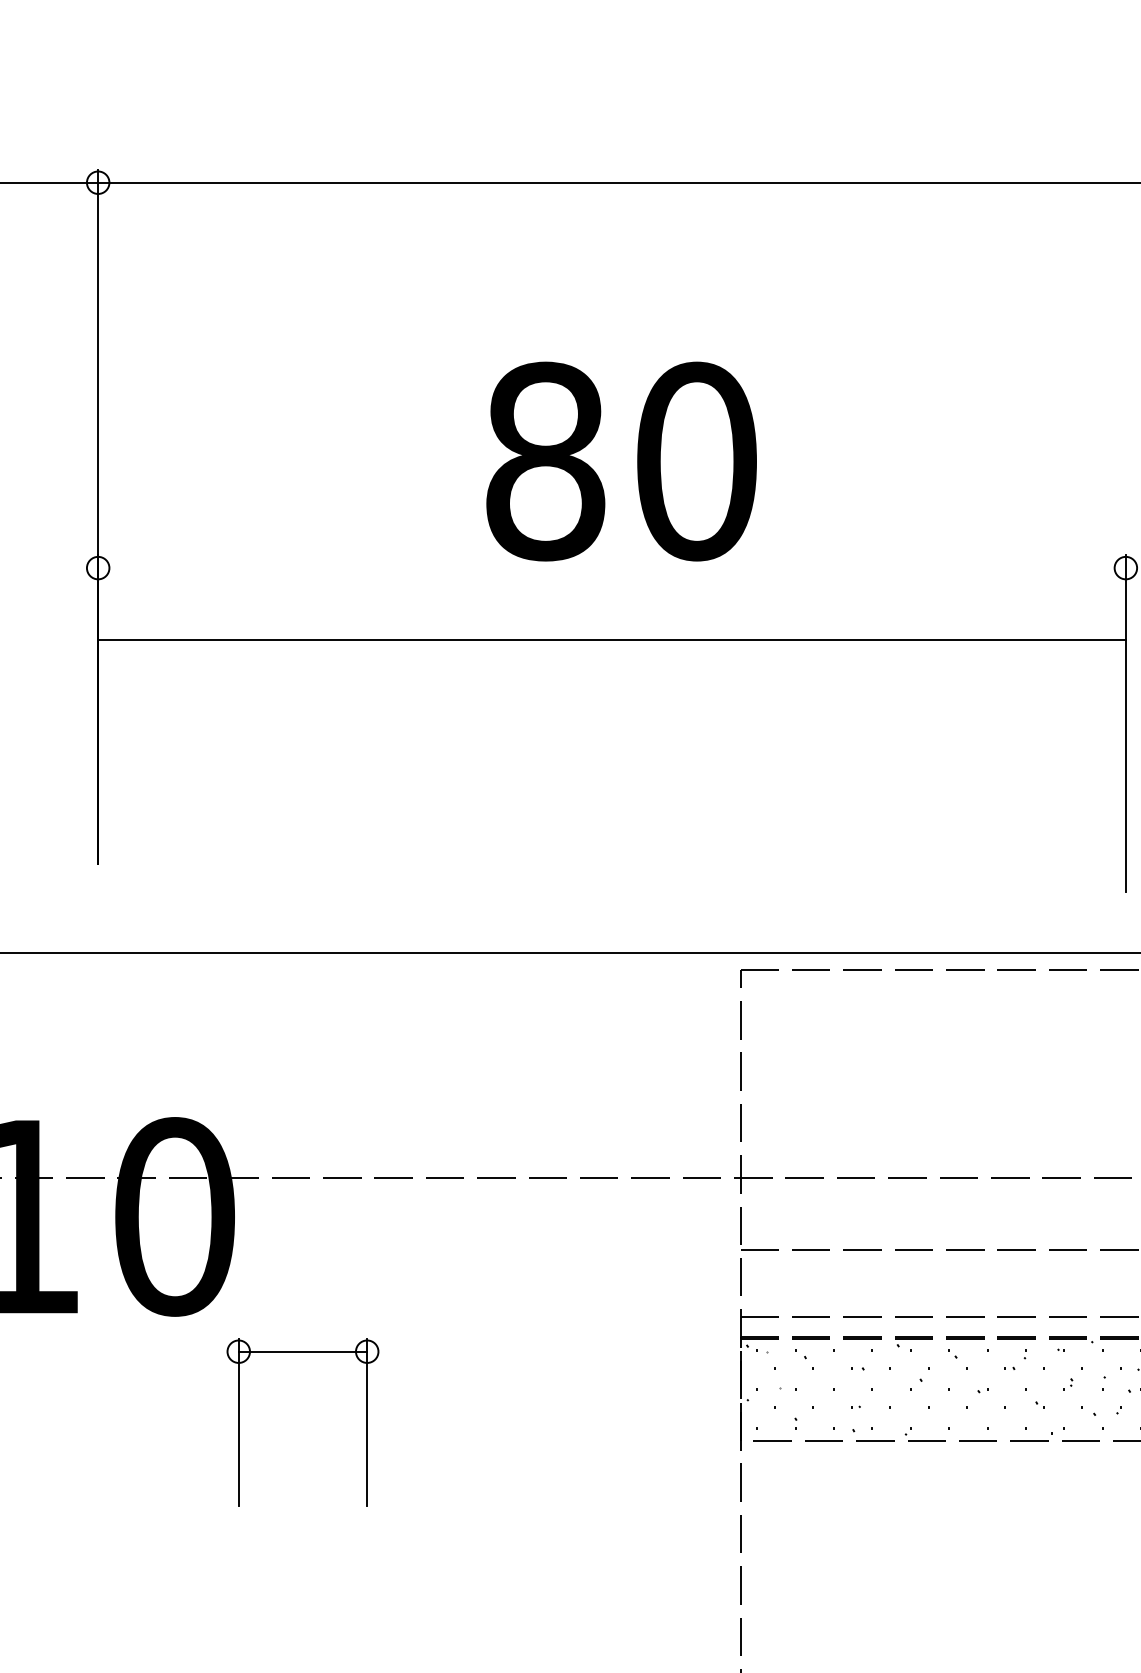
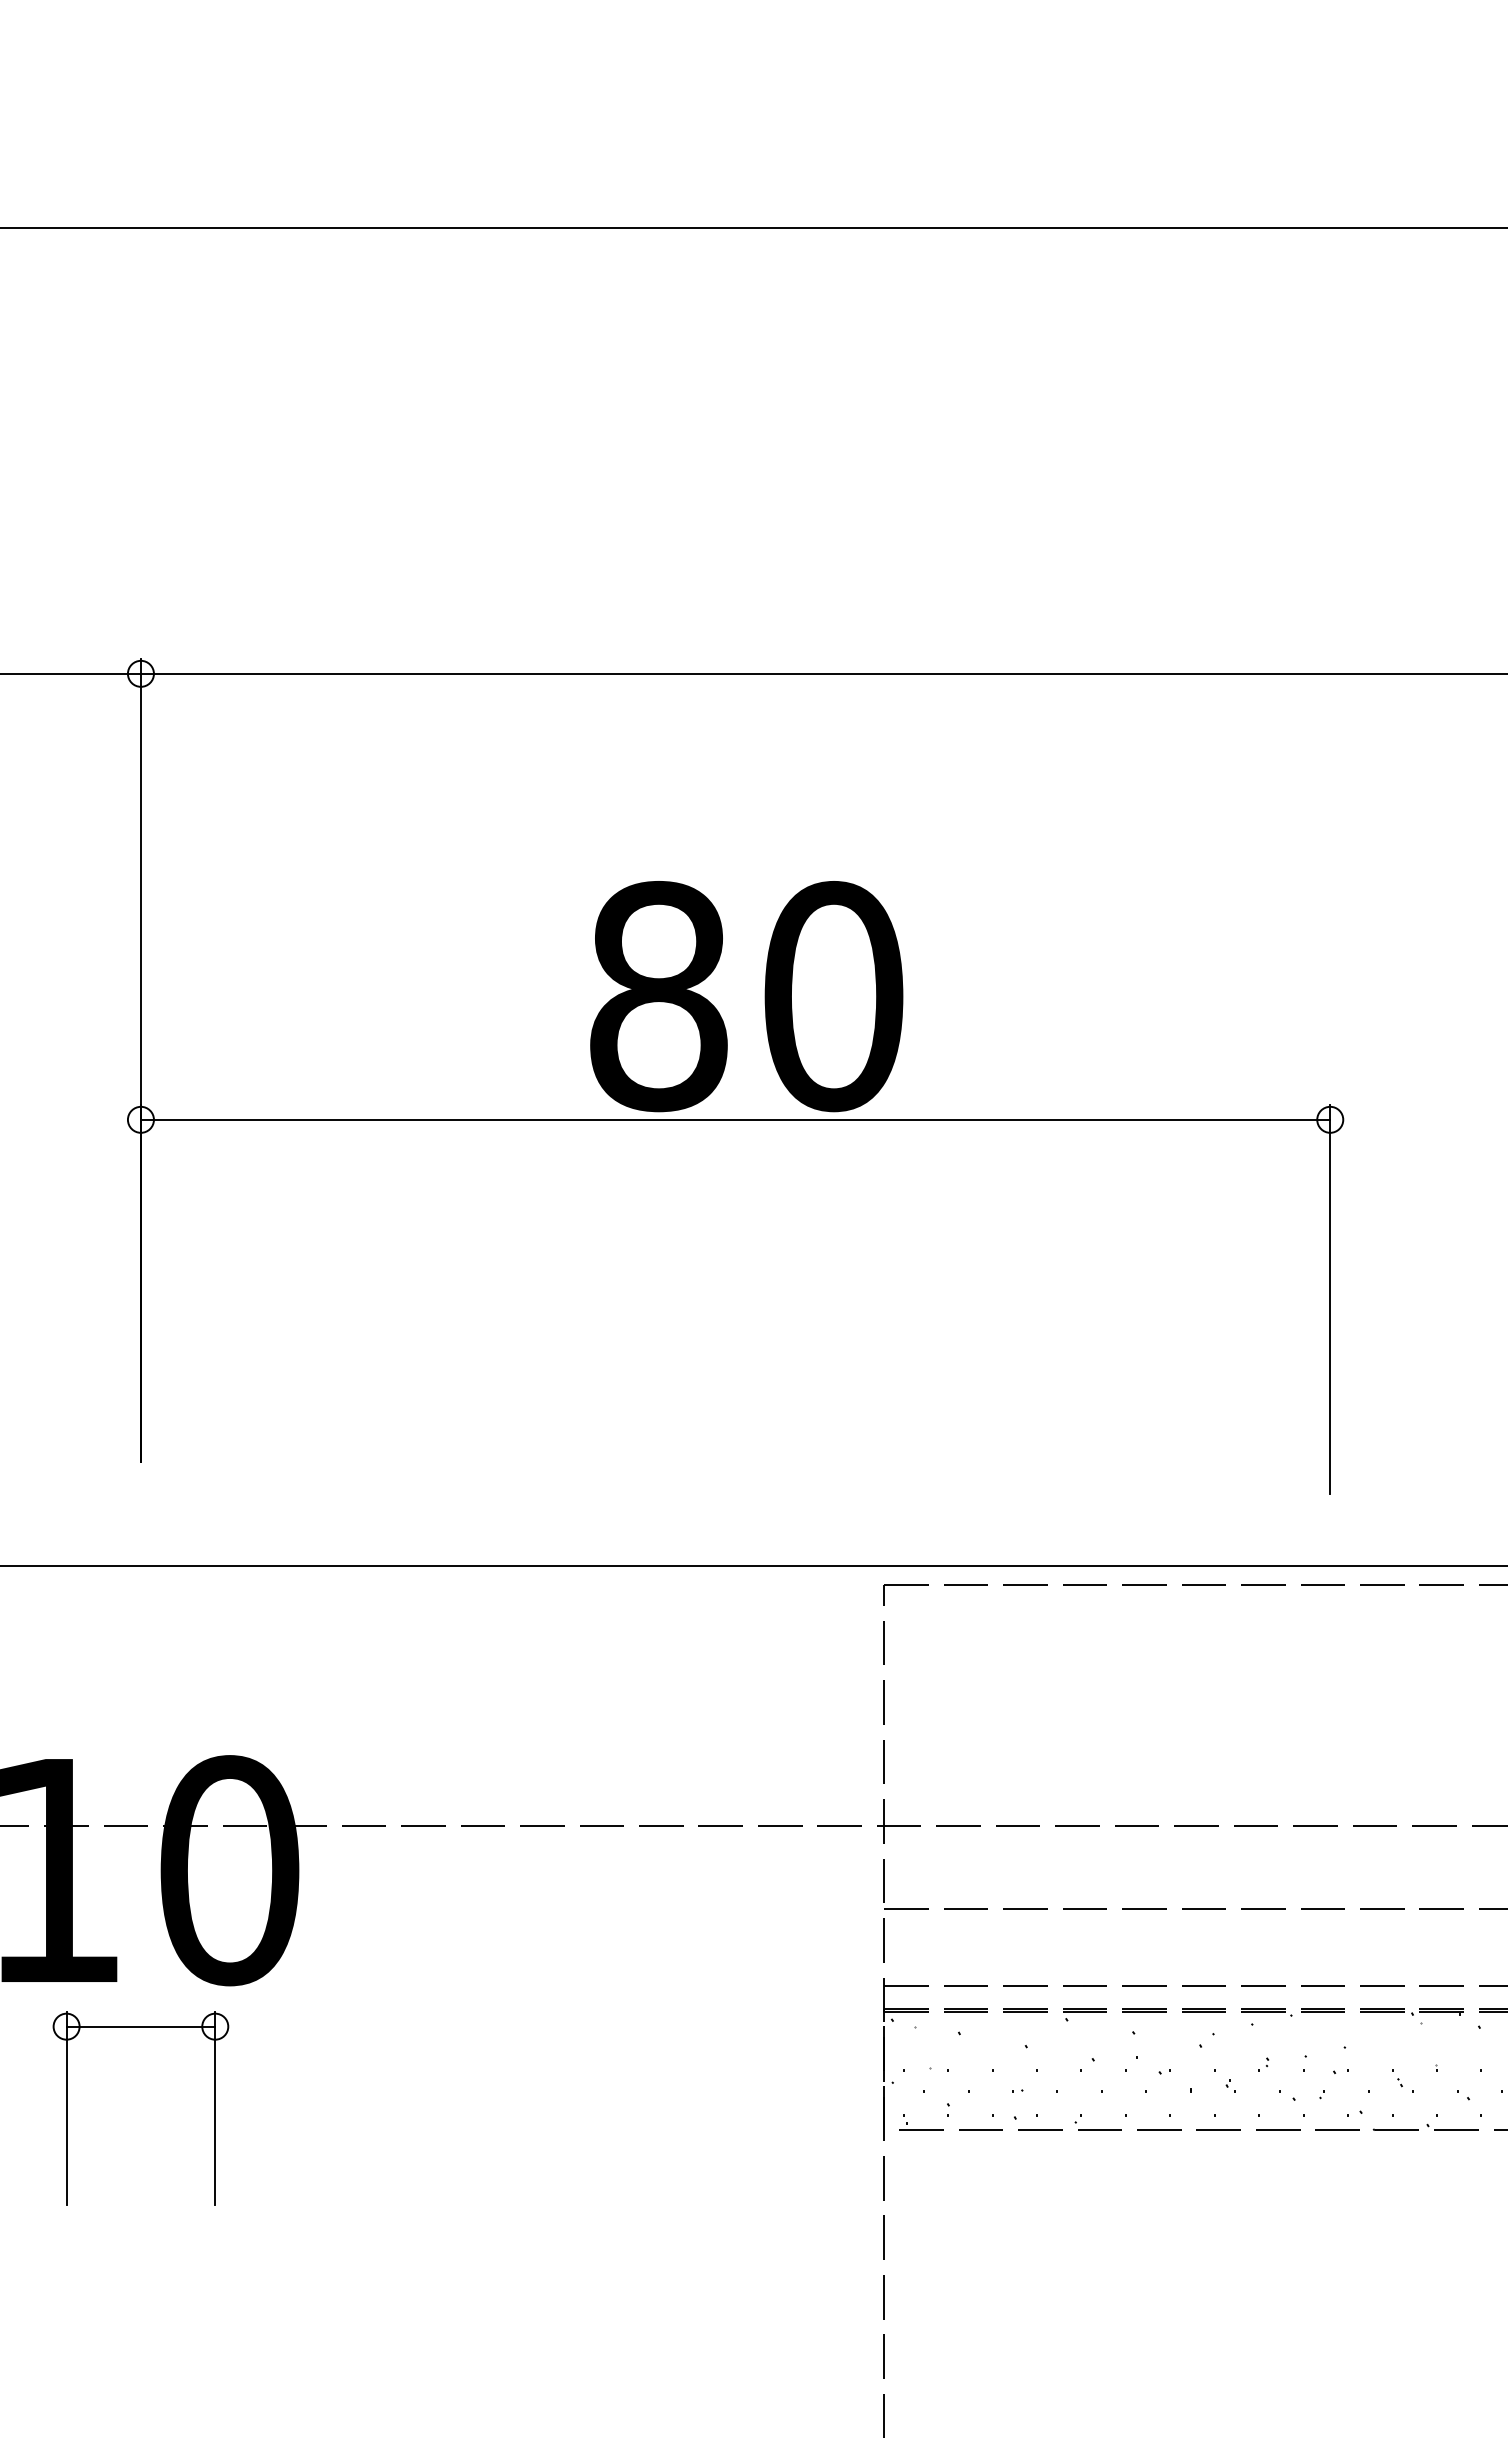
line: (611, 639) -> (735, 1119), moved
part: (239, 1422) -> (67, 2108), moved

